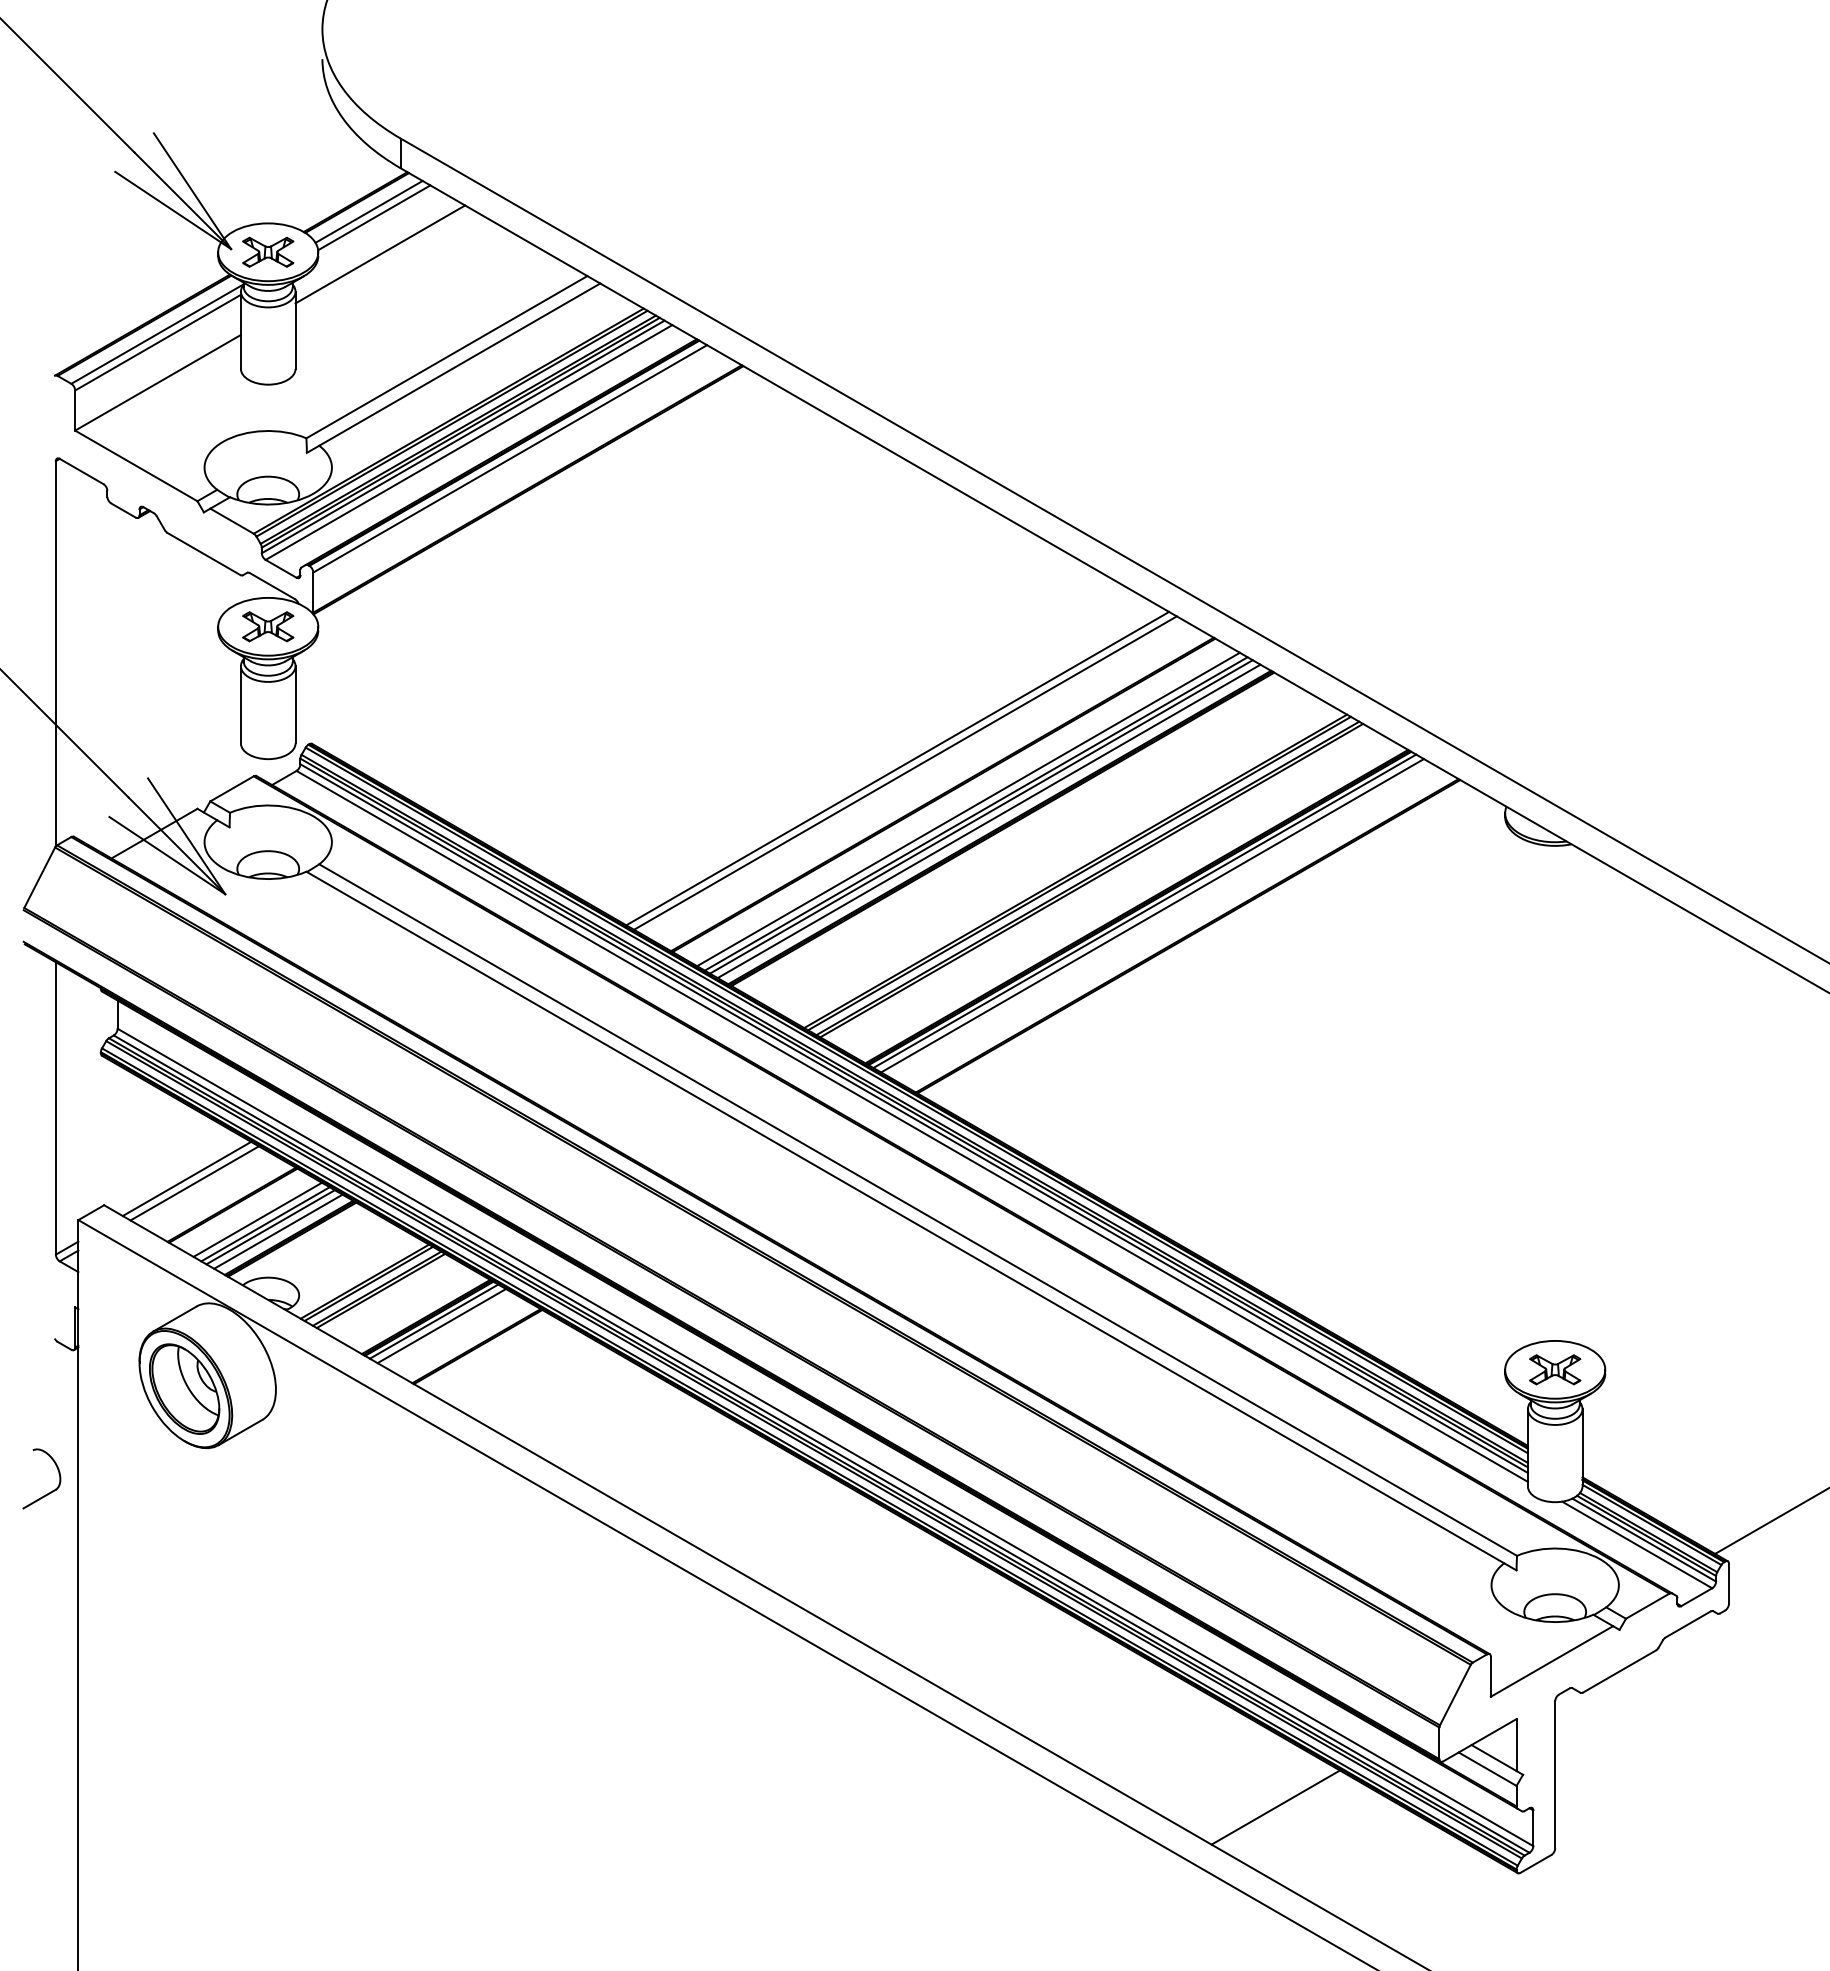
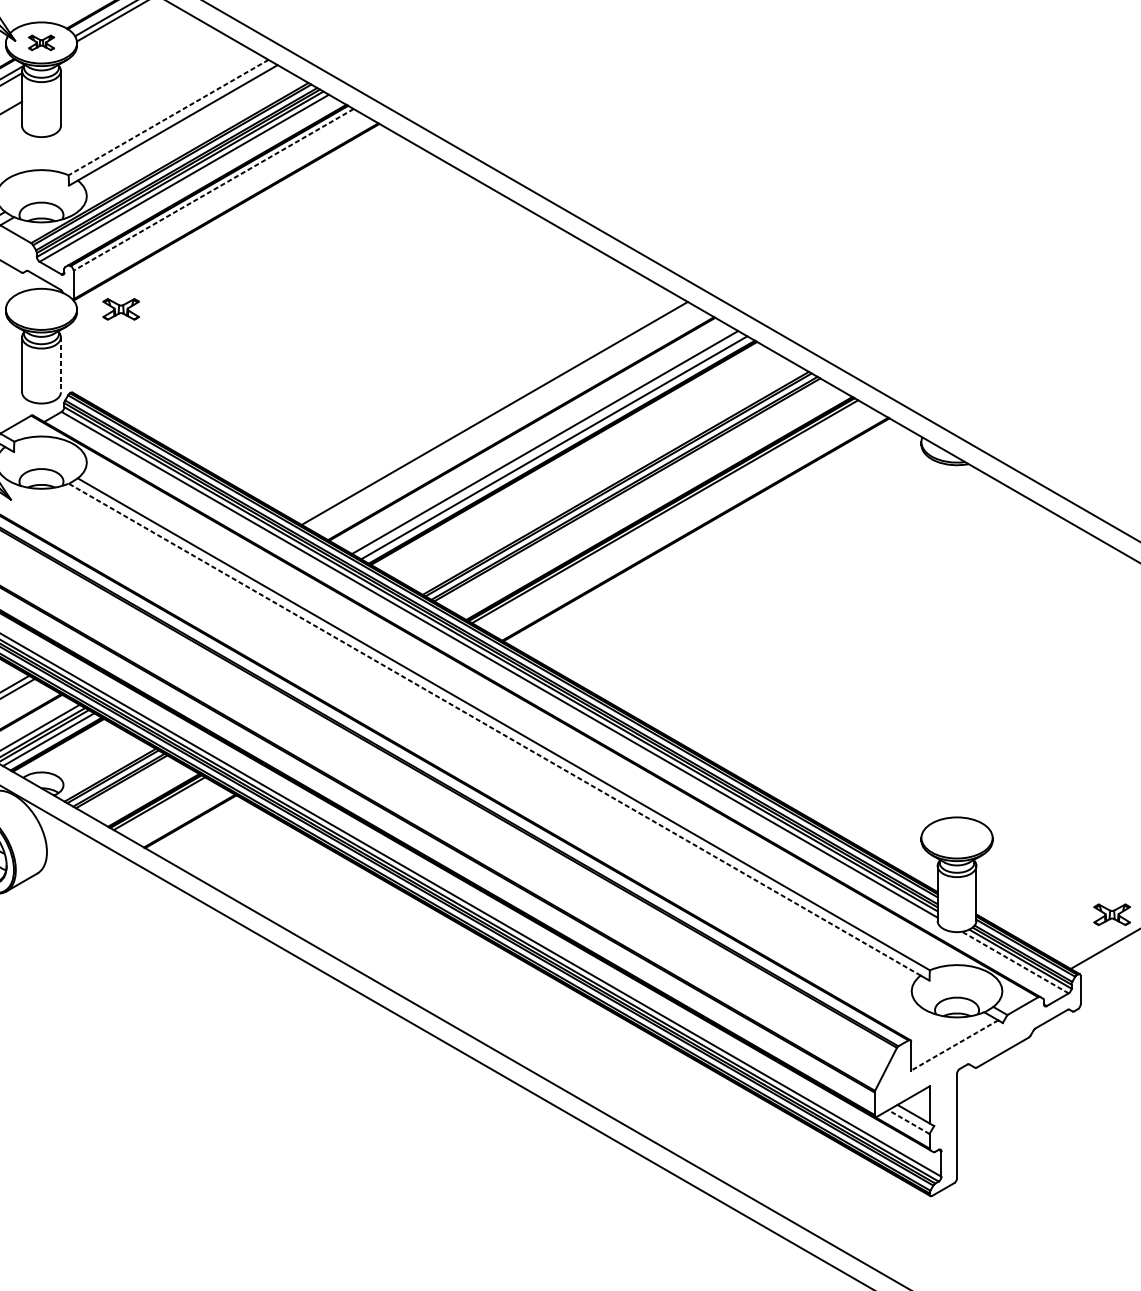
part: (268, 251) -> (41, 42), size x0.7
line: (380, 254) -> (121, 44), removed
line: (446, 357) -> (168, 117), solid -> dashed
line: (509, 459) -> (213, 190), solid -> dashed
part: (268, 626) -> (121, 309), moved
line: (295, 704) -> (60, 364), solid -> dashed
line: (897, 768) -> (489, 410), removed
line: (968, 809) -> (539, 439), removed
line: (980, 816) -> (548, 444), removed
line: (1152, 915) -> (670, 514), removed
line: (905, 1217) -> (494, 729), solid -> dashed
line: (441, 1326) -> (164, 807), removed
part: (1555, 1369) -> (1112, 914), moved
line: (1637, 1544) -> (1015, 962), solid -> dashed
line: (1552, 1661) -> (955, 1045), solid -> dashed
line: (1487, 1768) -> (908, 1121), solid -> dashed
line: (1275, 1807) -> (758, 1149), removed

